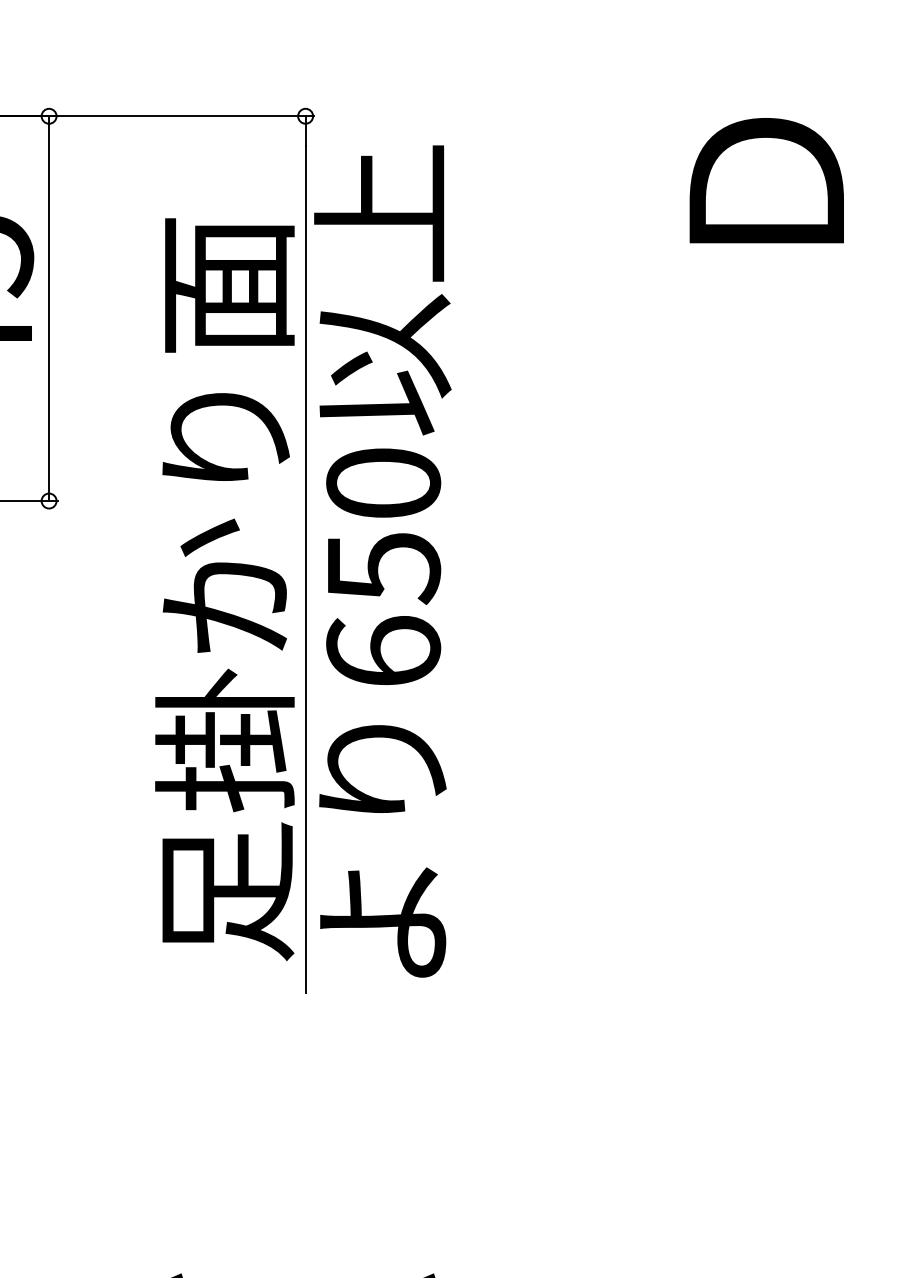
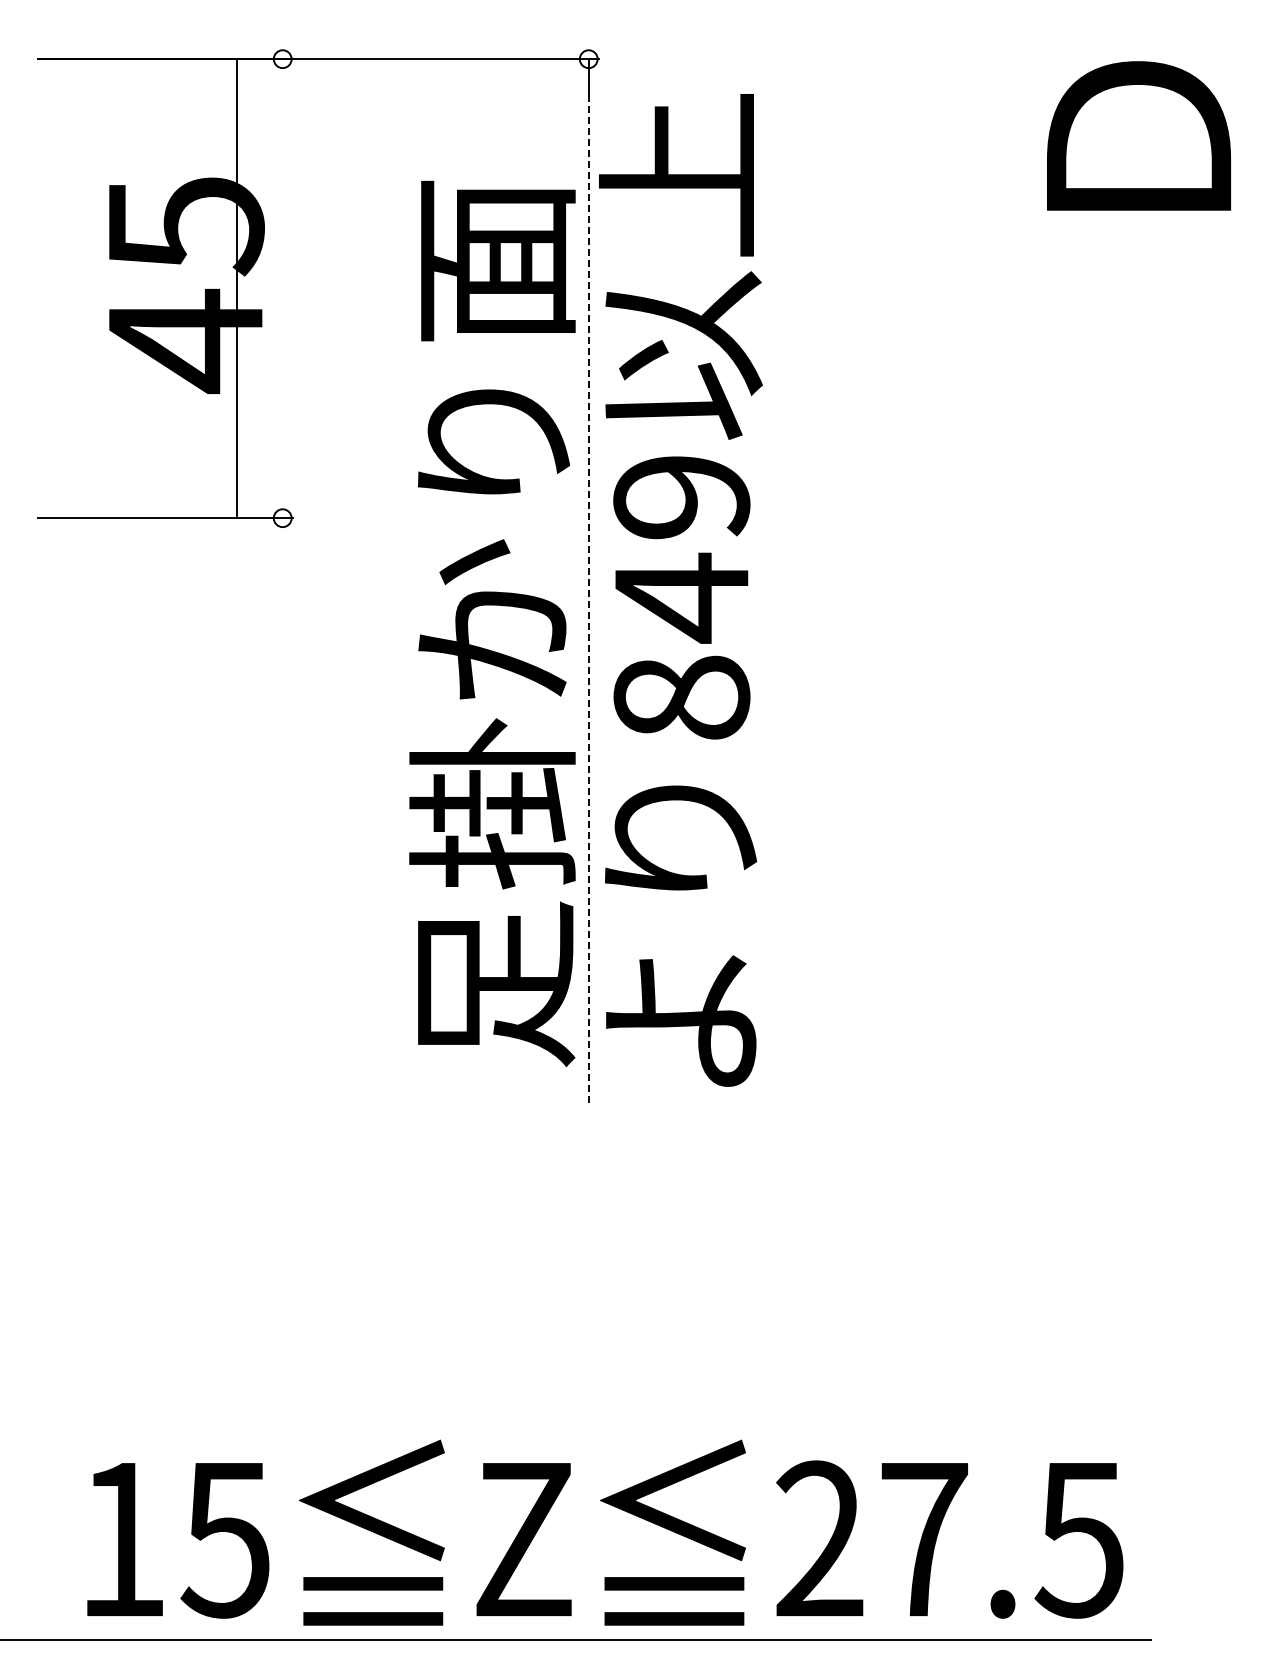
line: (48, 308) -> (236, 288), moved
text: (383, 567) -> (681, 597), 650 -> 849
line: (305, 569) -> (588, 599), solid -> dashed

